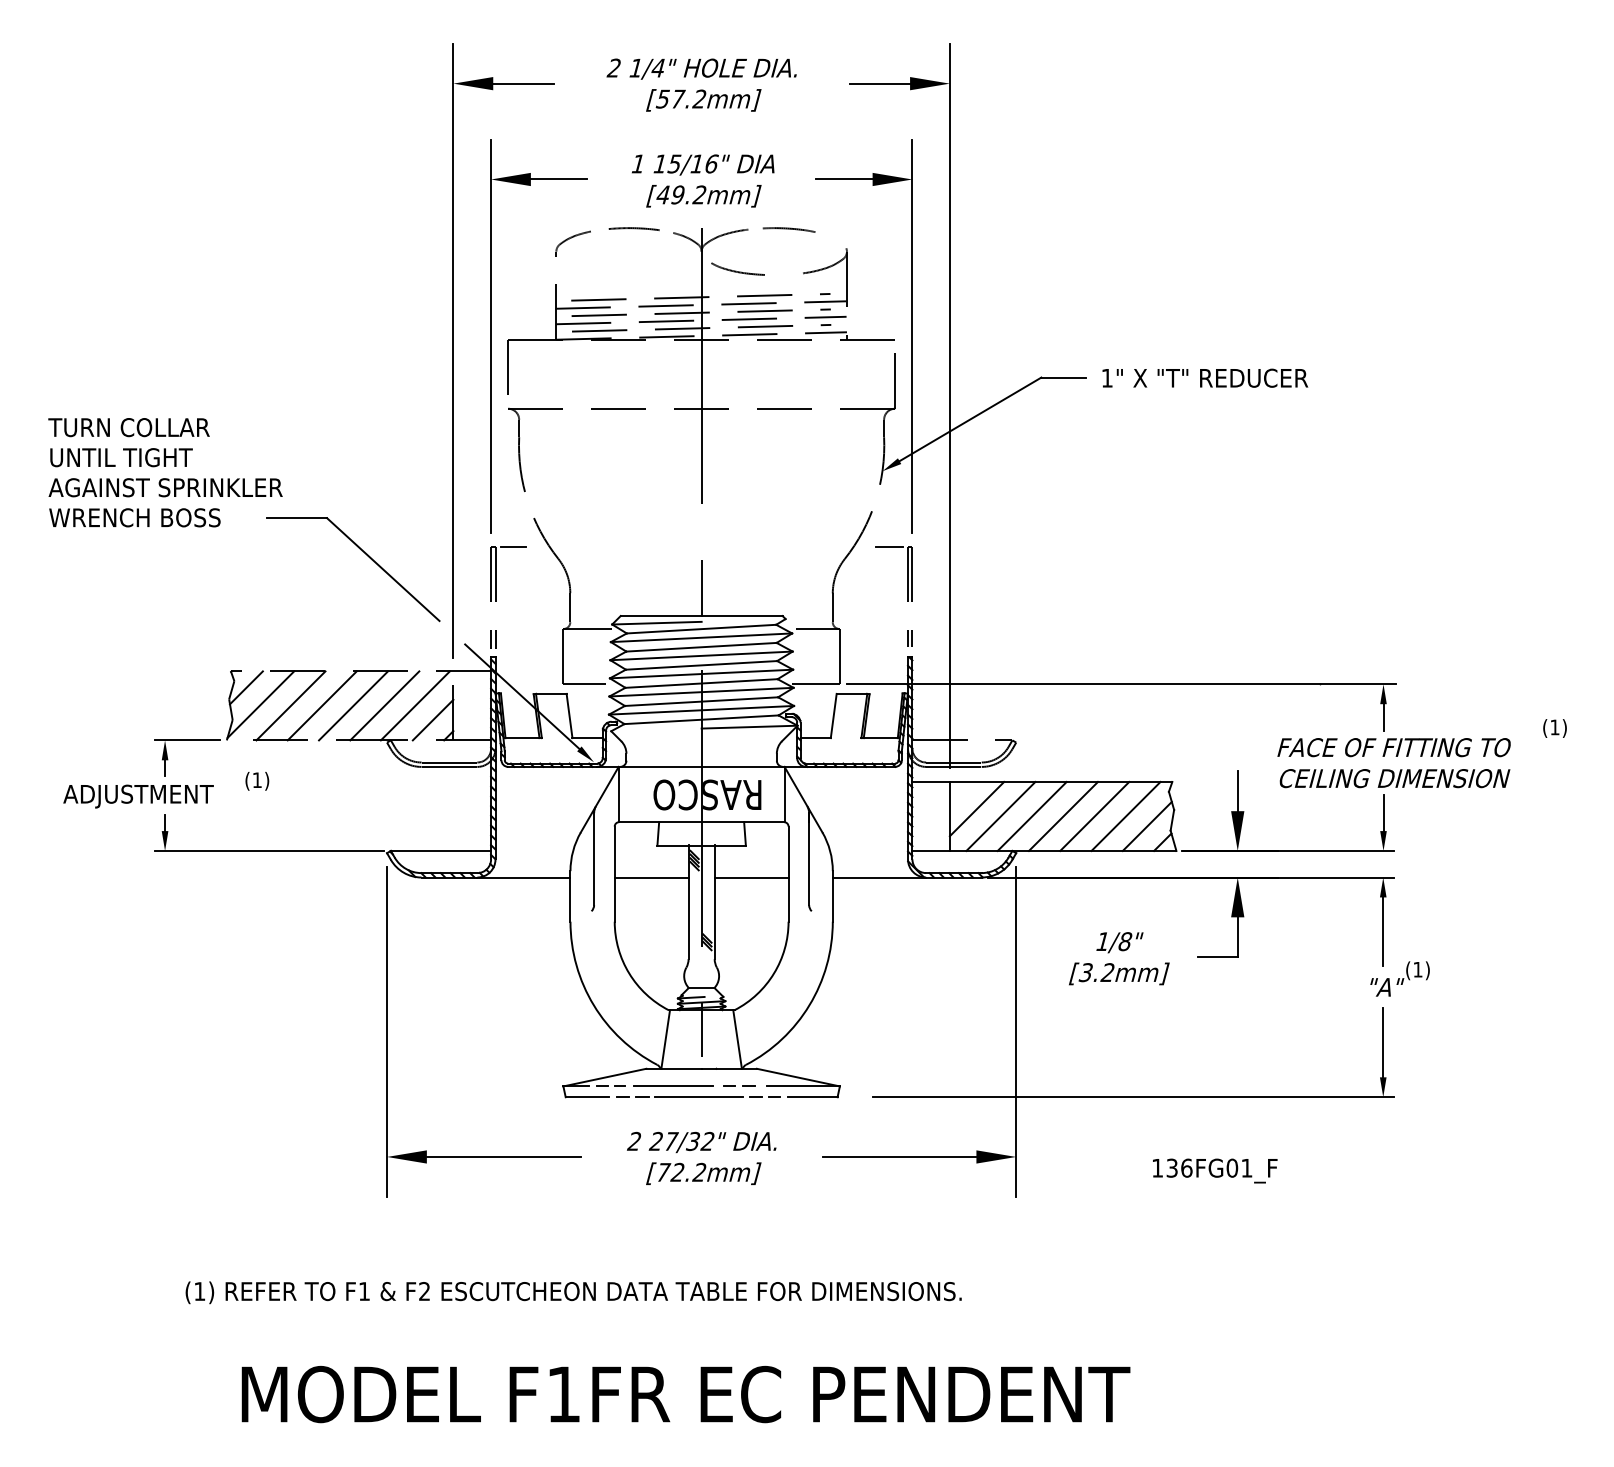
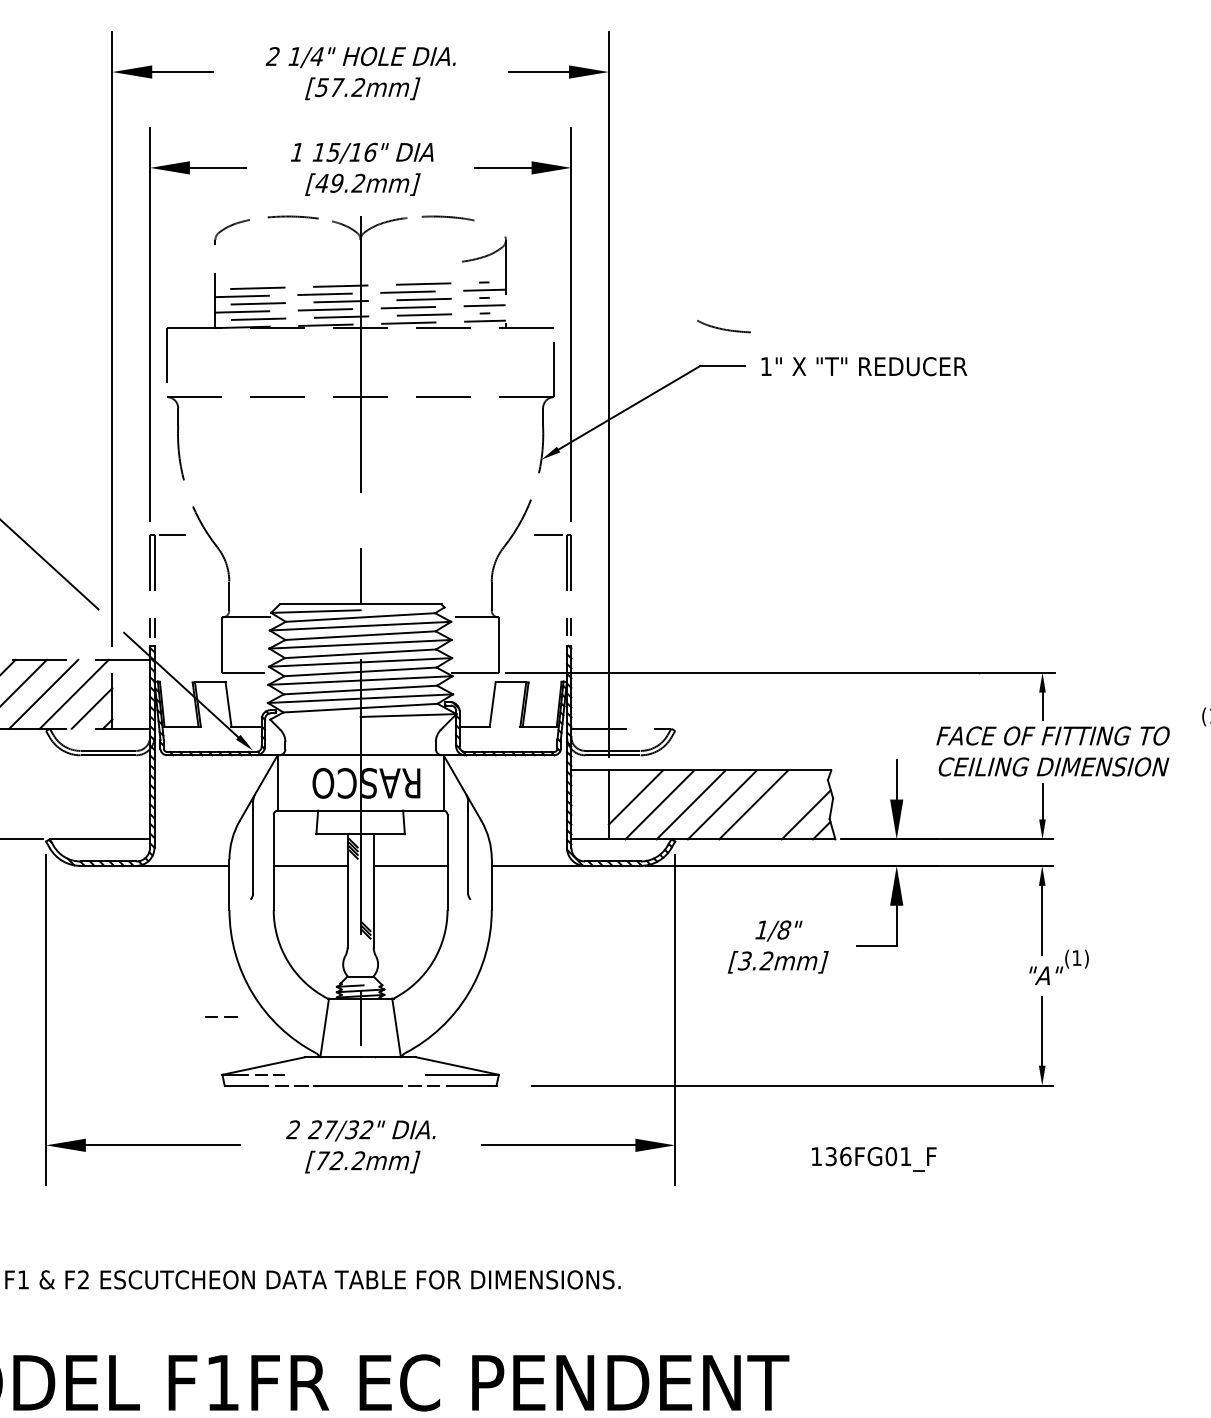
curve: (736, 270) -> (722, 327), moved
line: (1125, 815) -> (784, 803), removed
line: (742, 1085) -> (224, 1015), moved
line: (673, 1086) -> (332, 1074), removed

